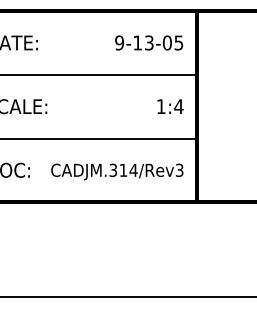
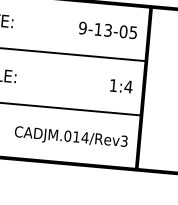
text: (113, 169) -> (68, 135), CADJM.314/Rev3 -> CADJM.014/Rev3

